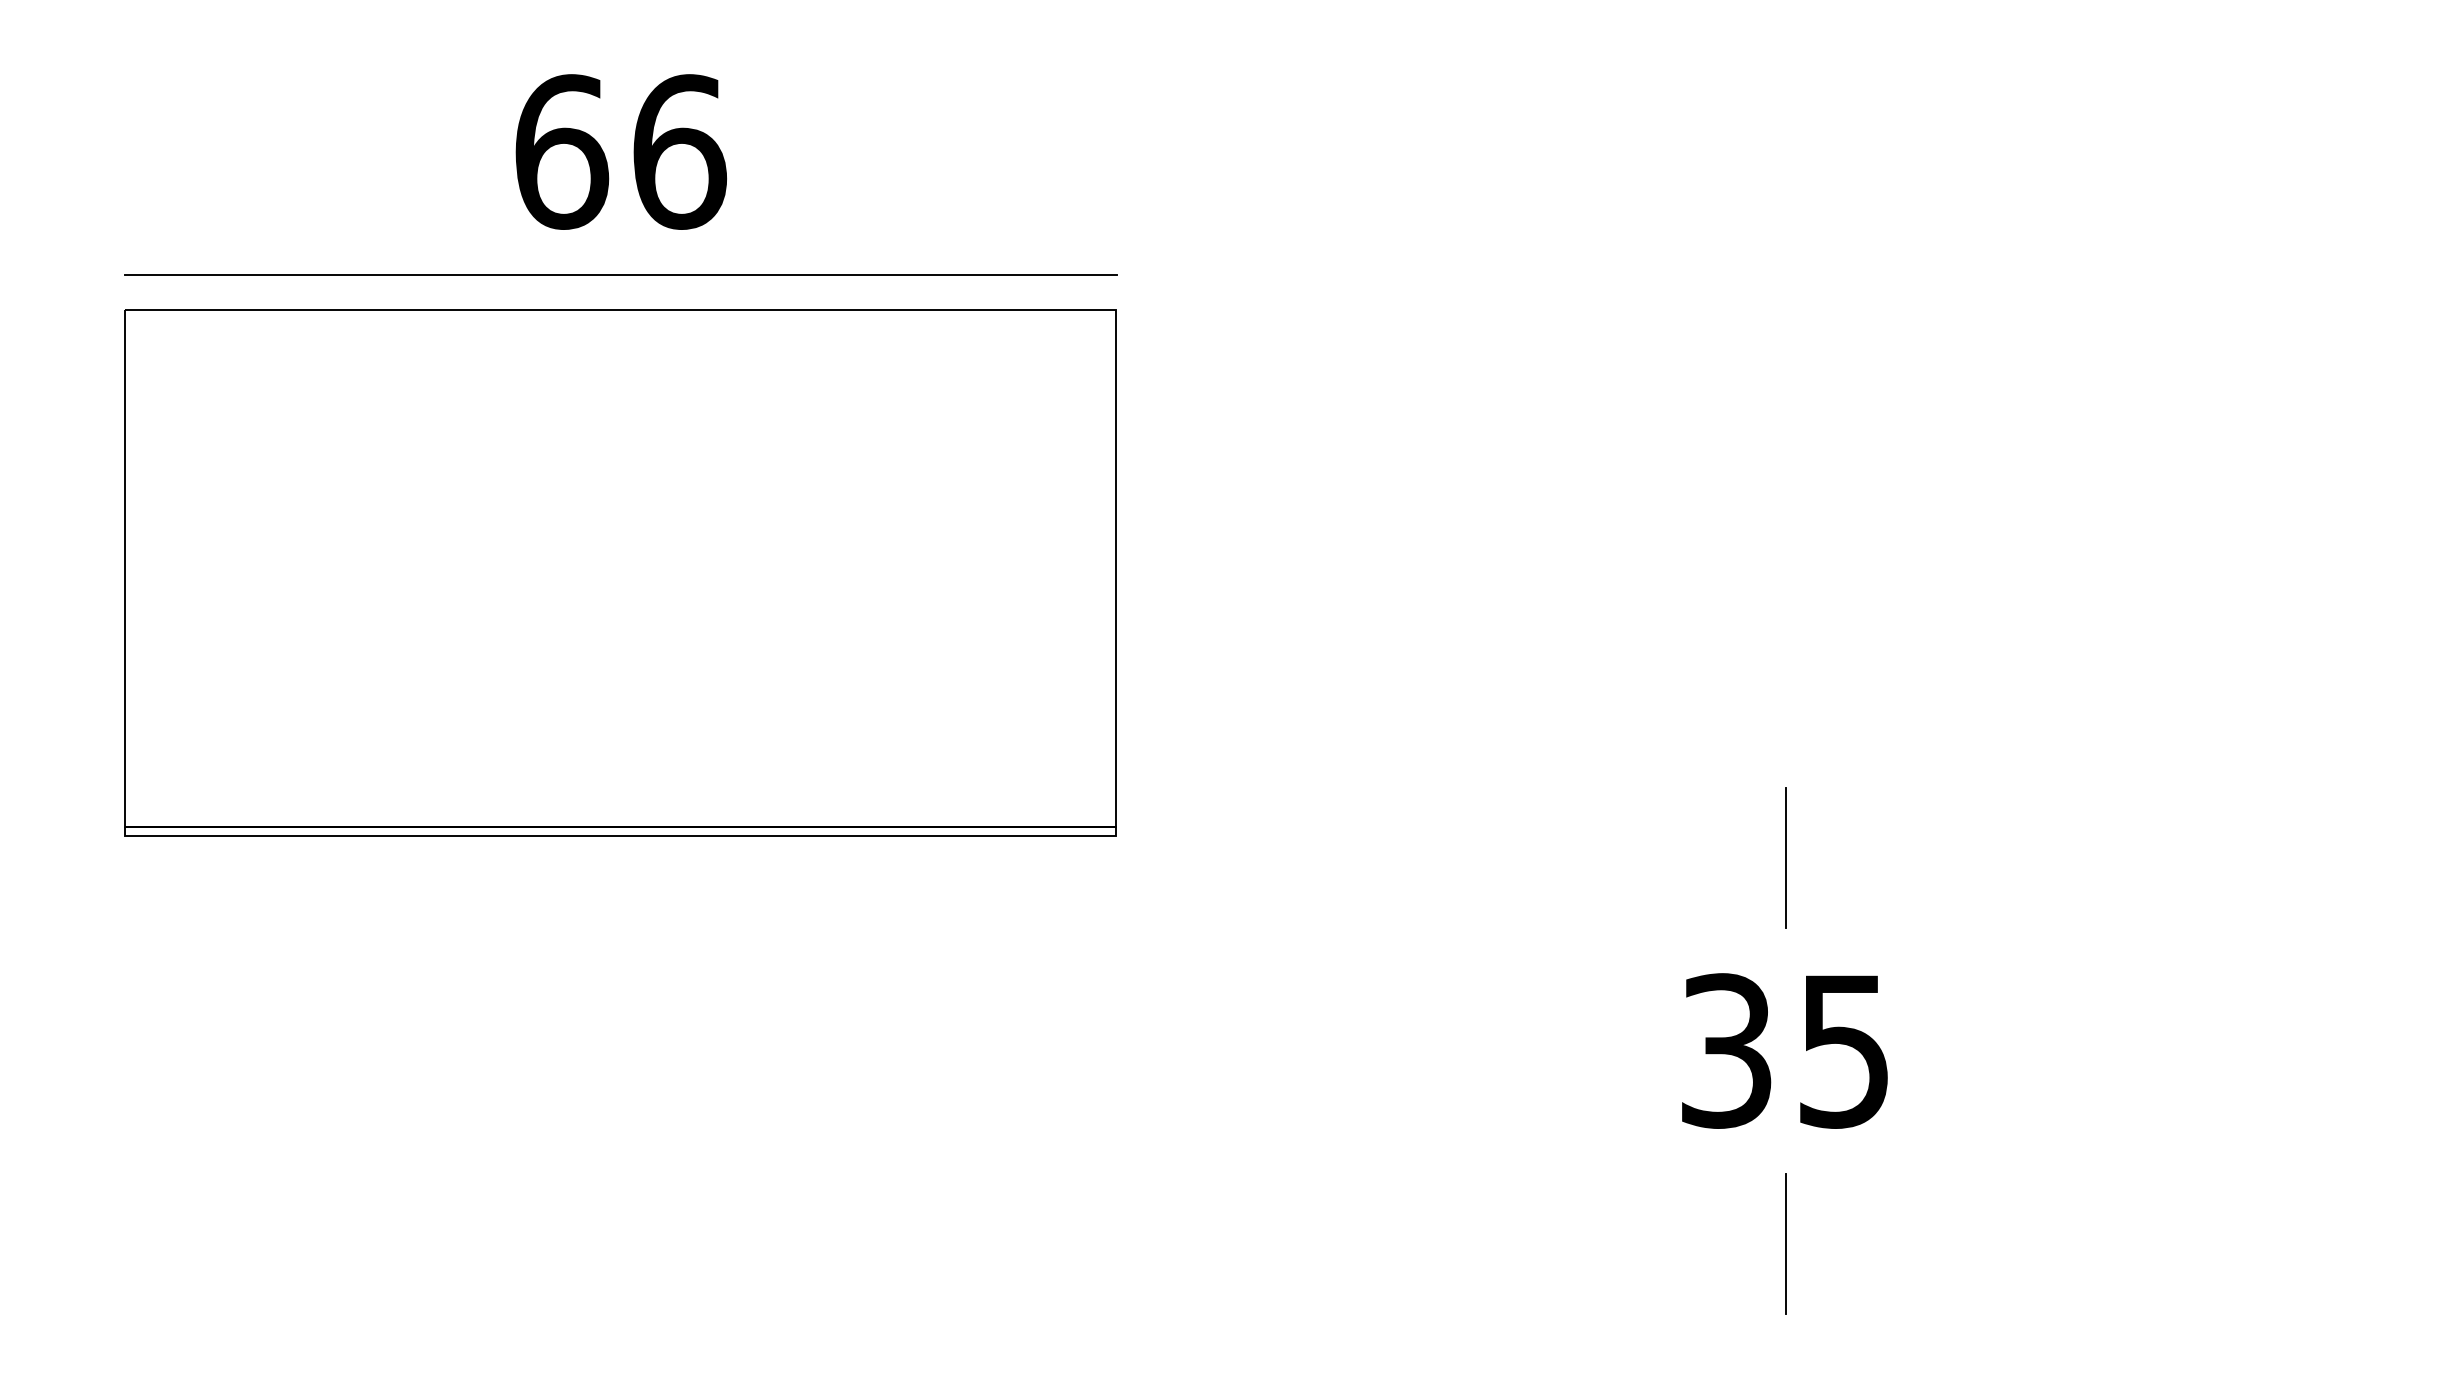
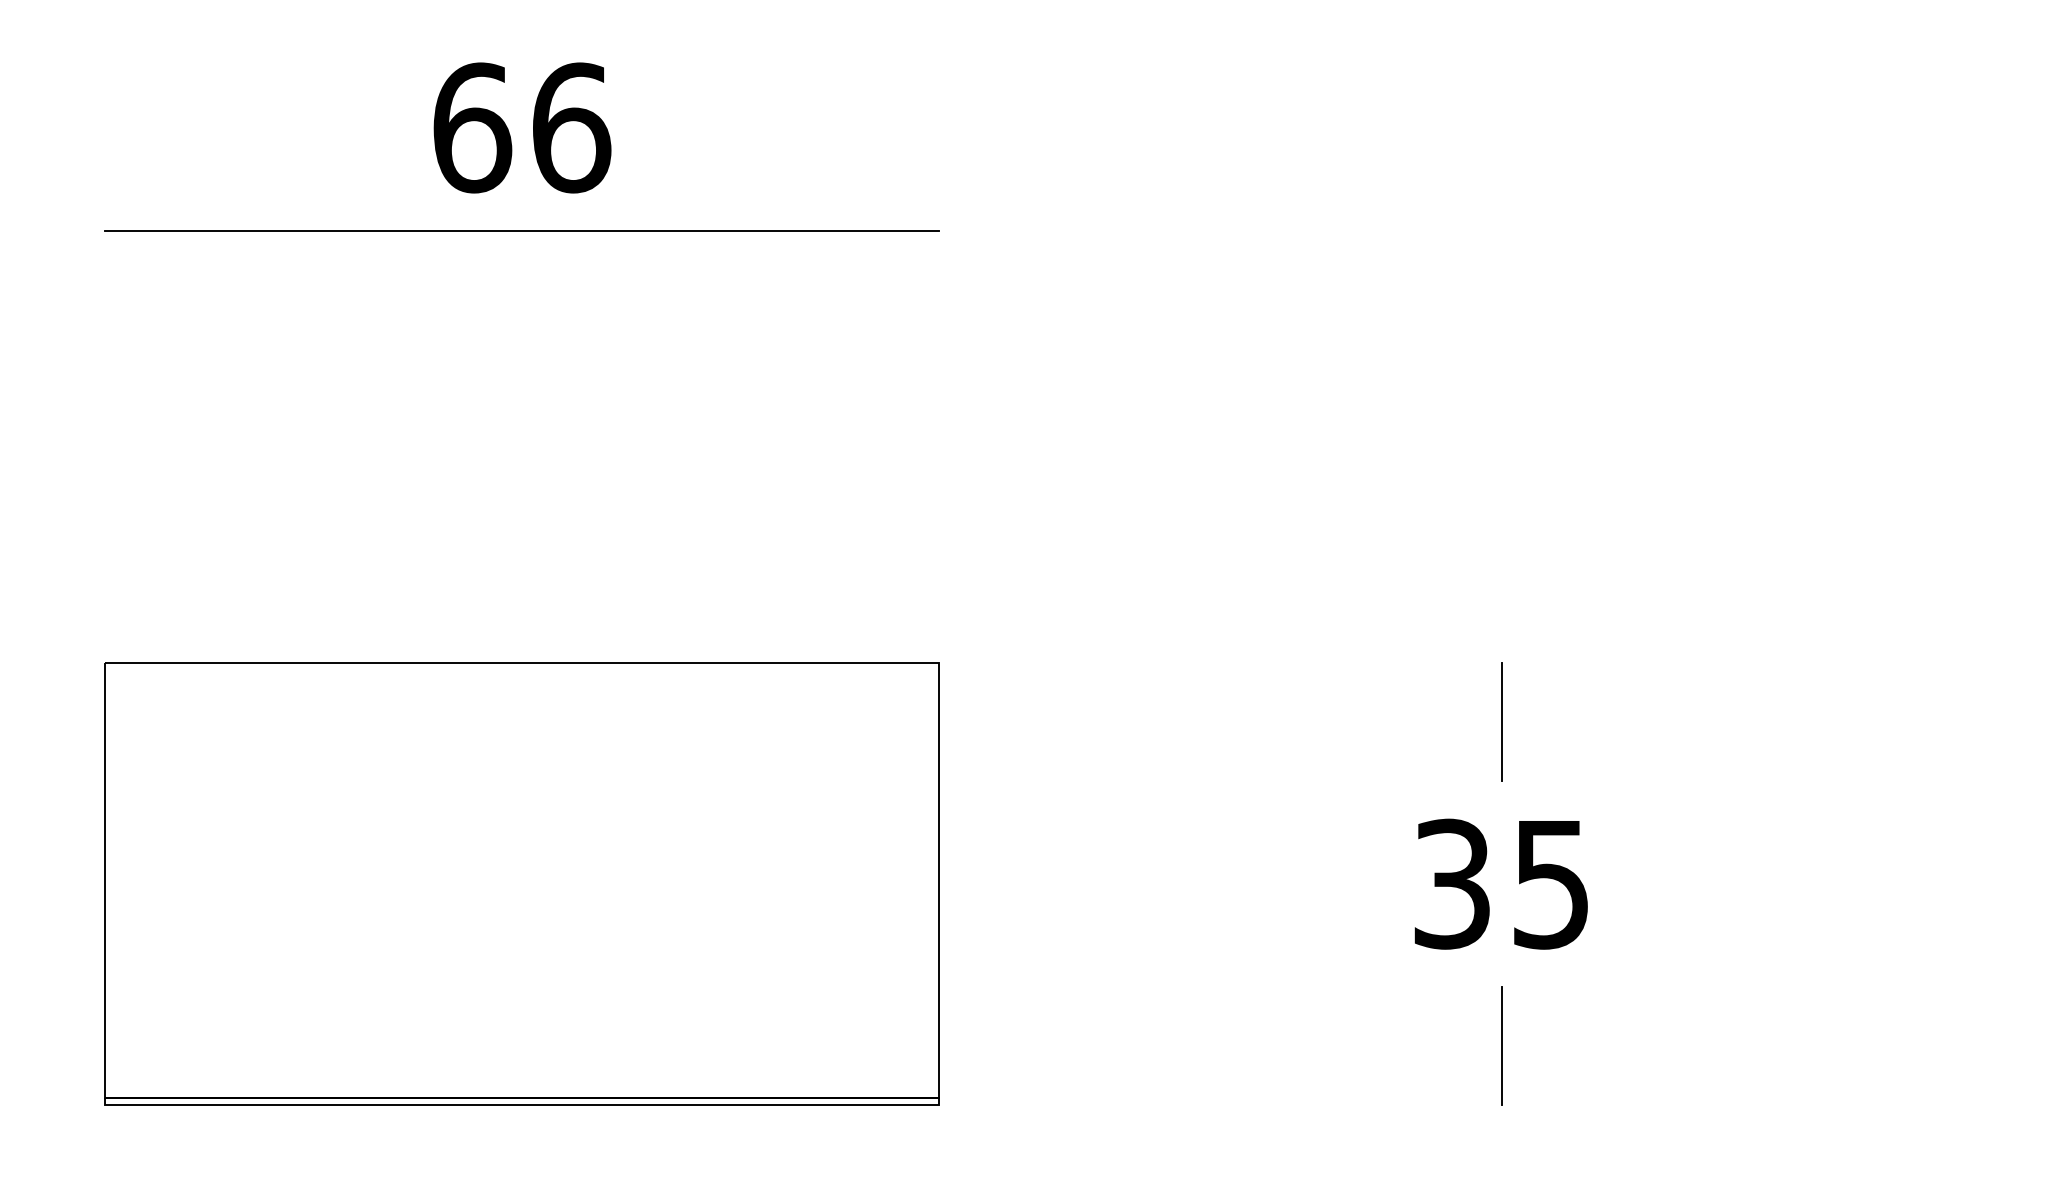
part: (620, 572) -> (521, 883), moved

